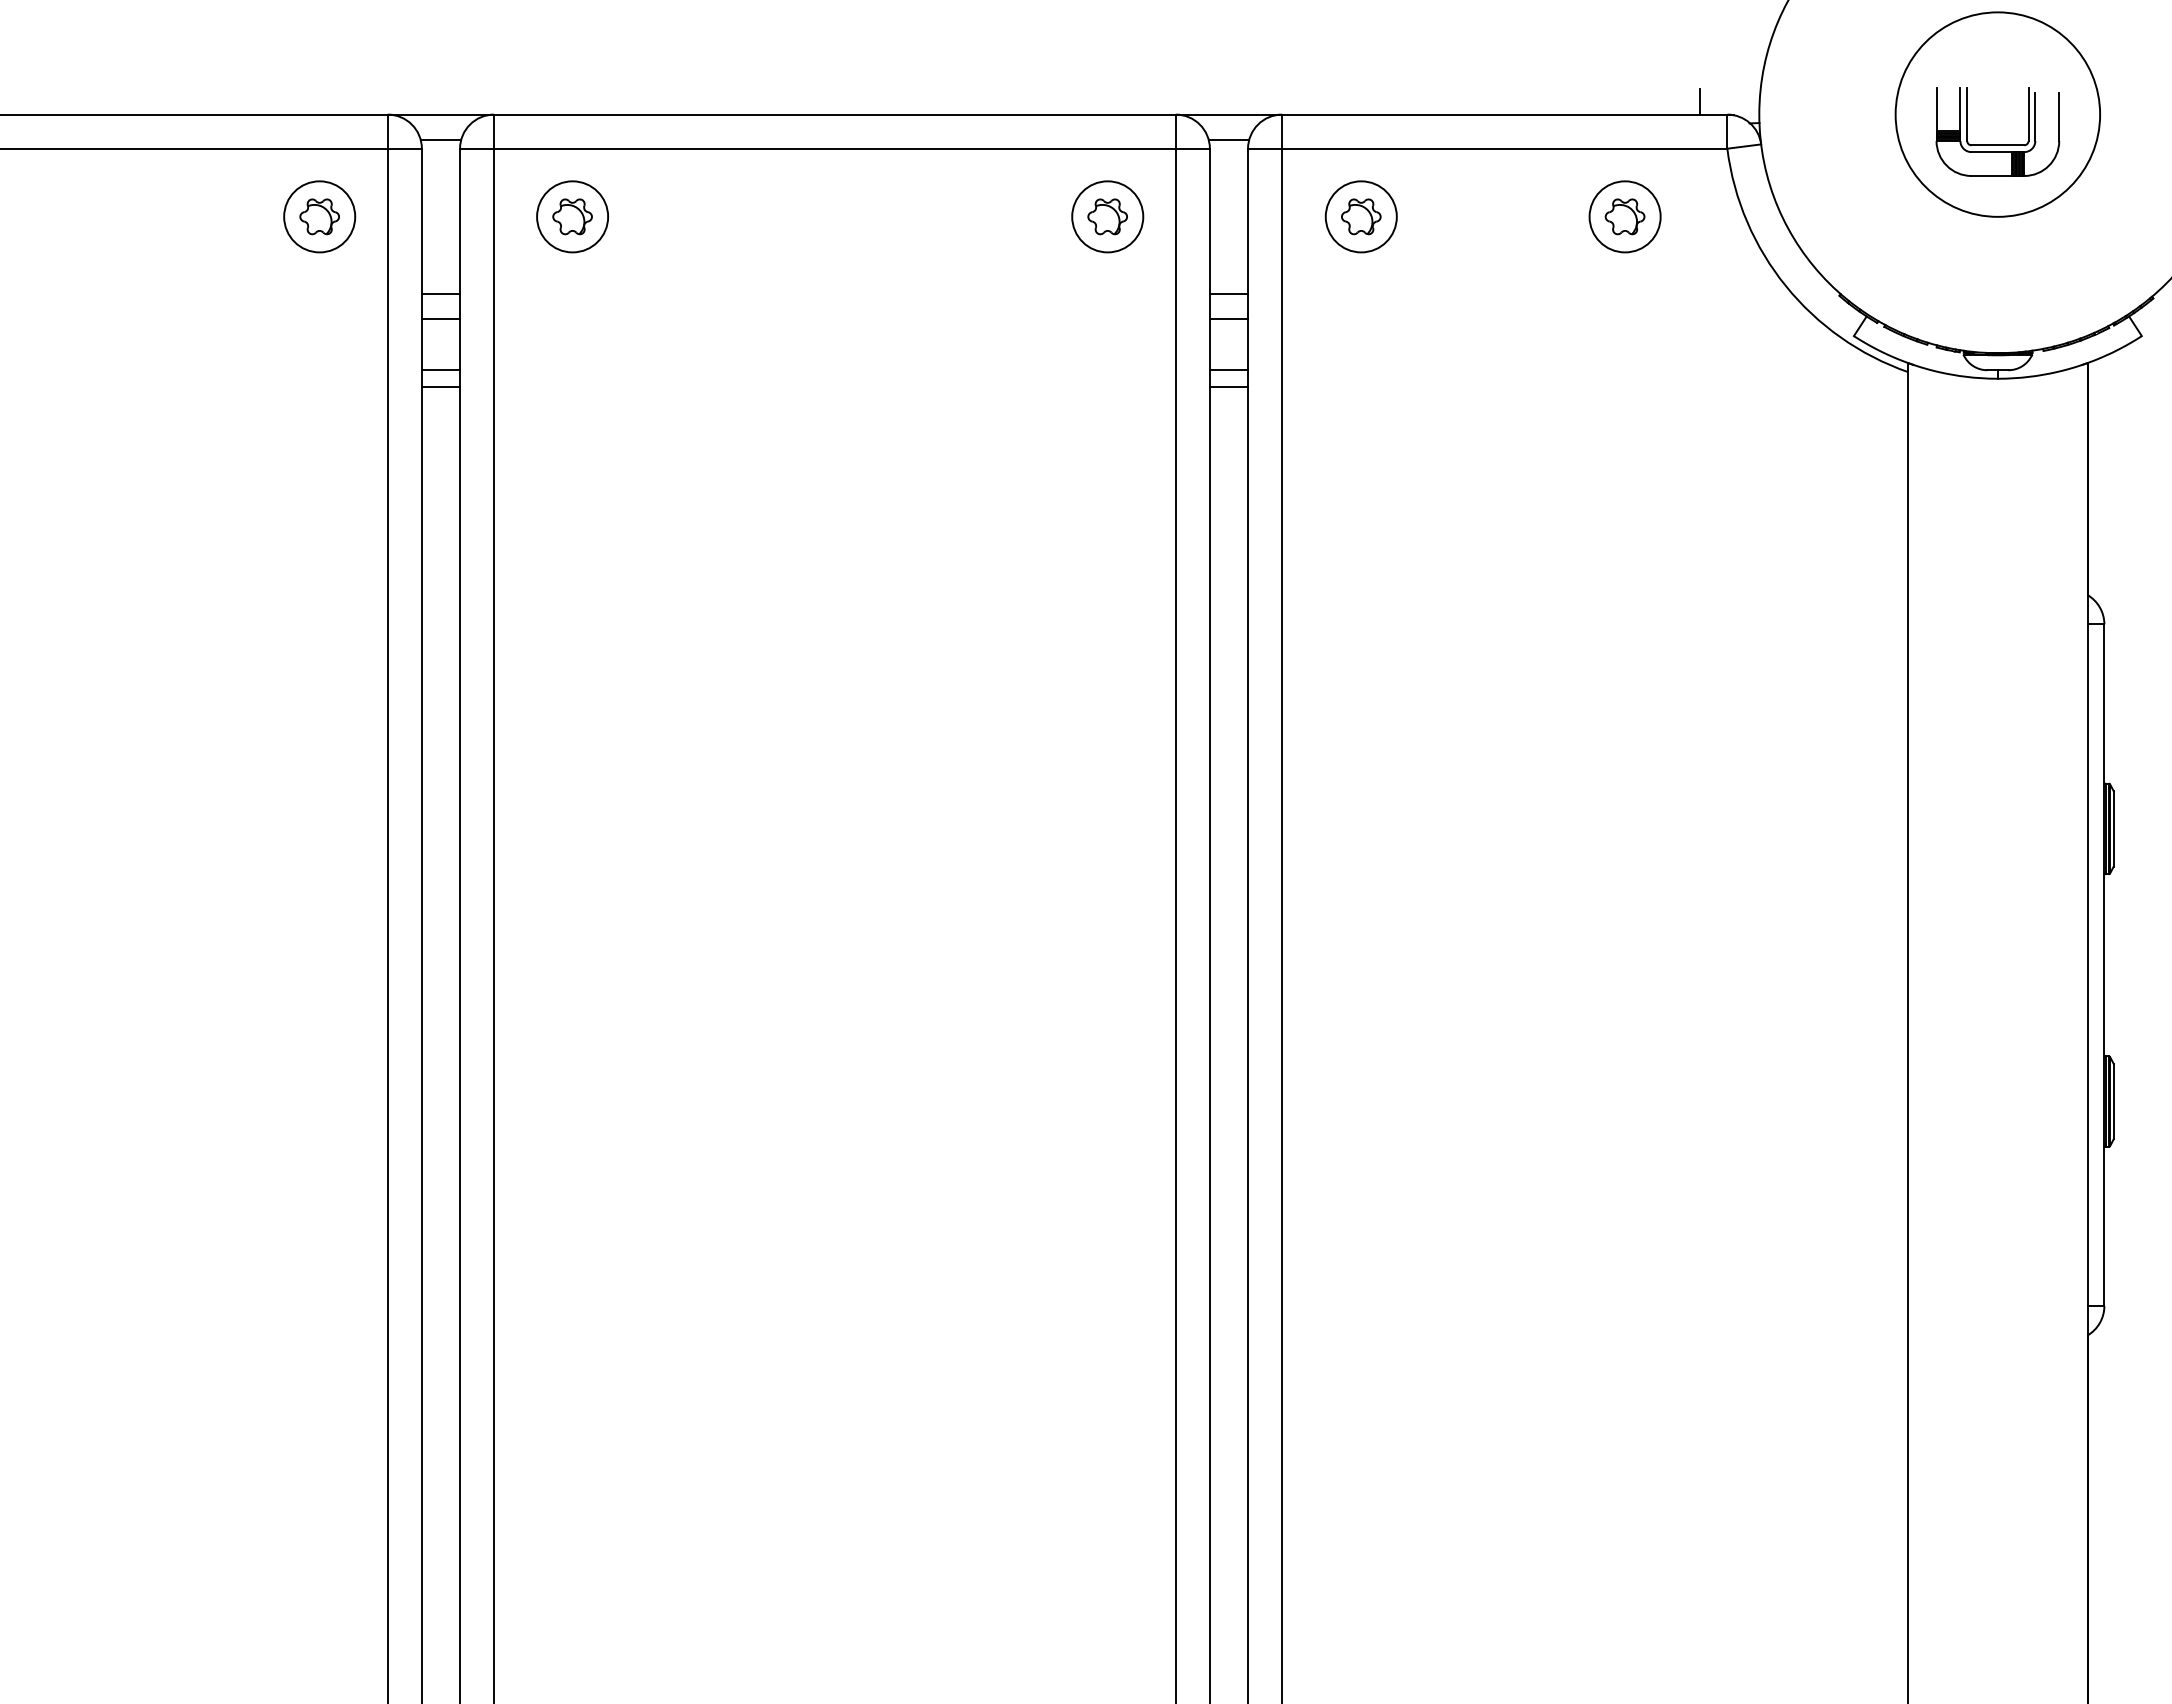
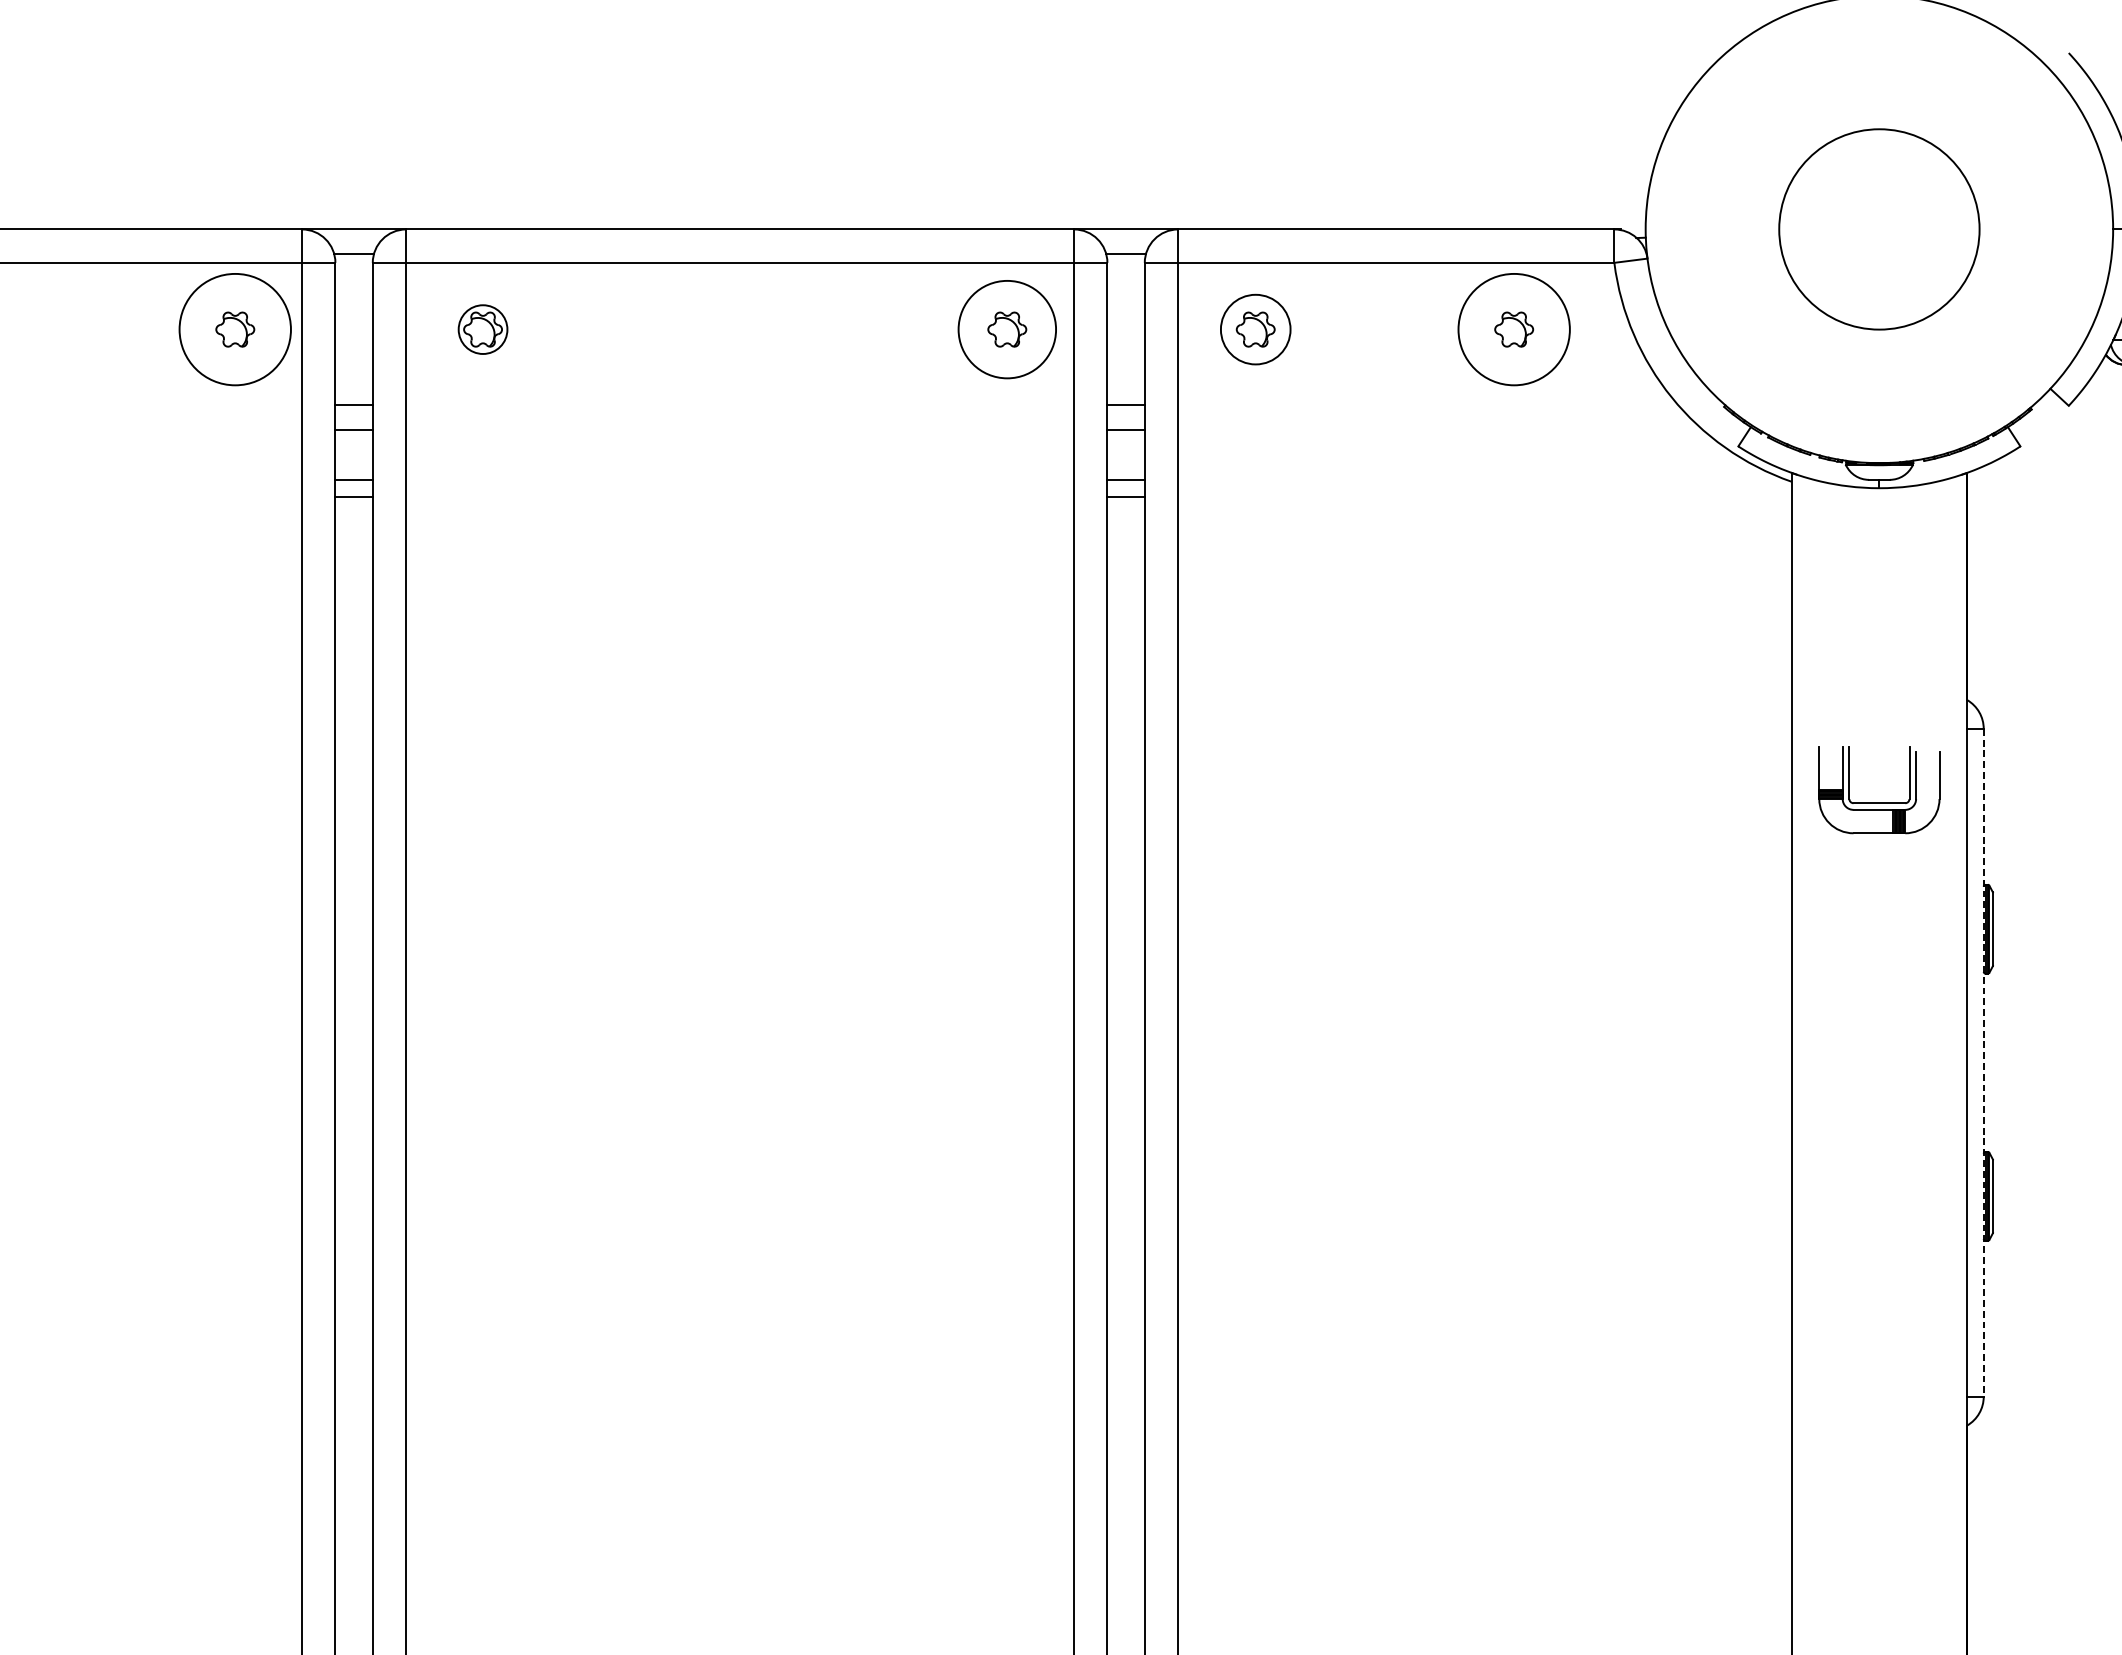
line: (1699, 101) -> (1587, 216), removed
part: (1997, 144) -> (1879, 802), moved
circle: (319, 216) -> (235, 329), size x1.6
circle: (572, 216) -> (482, 329), size x0.7
circle: (1107, 216) -> (1007, 329), size x1.4
circle: (1624, 216) -> (1513, 329), size x1.6
line: (2104, 965) -> (1983, 1063), solid -> dashed

